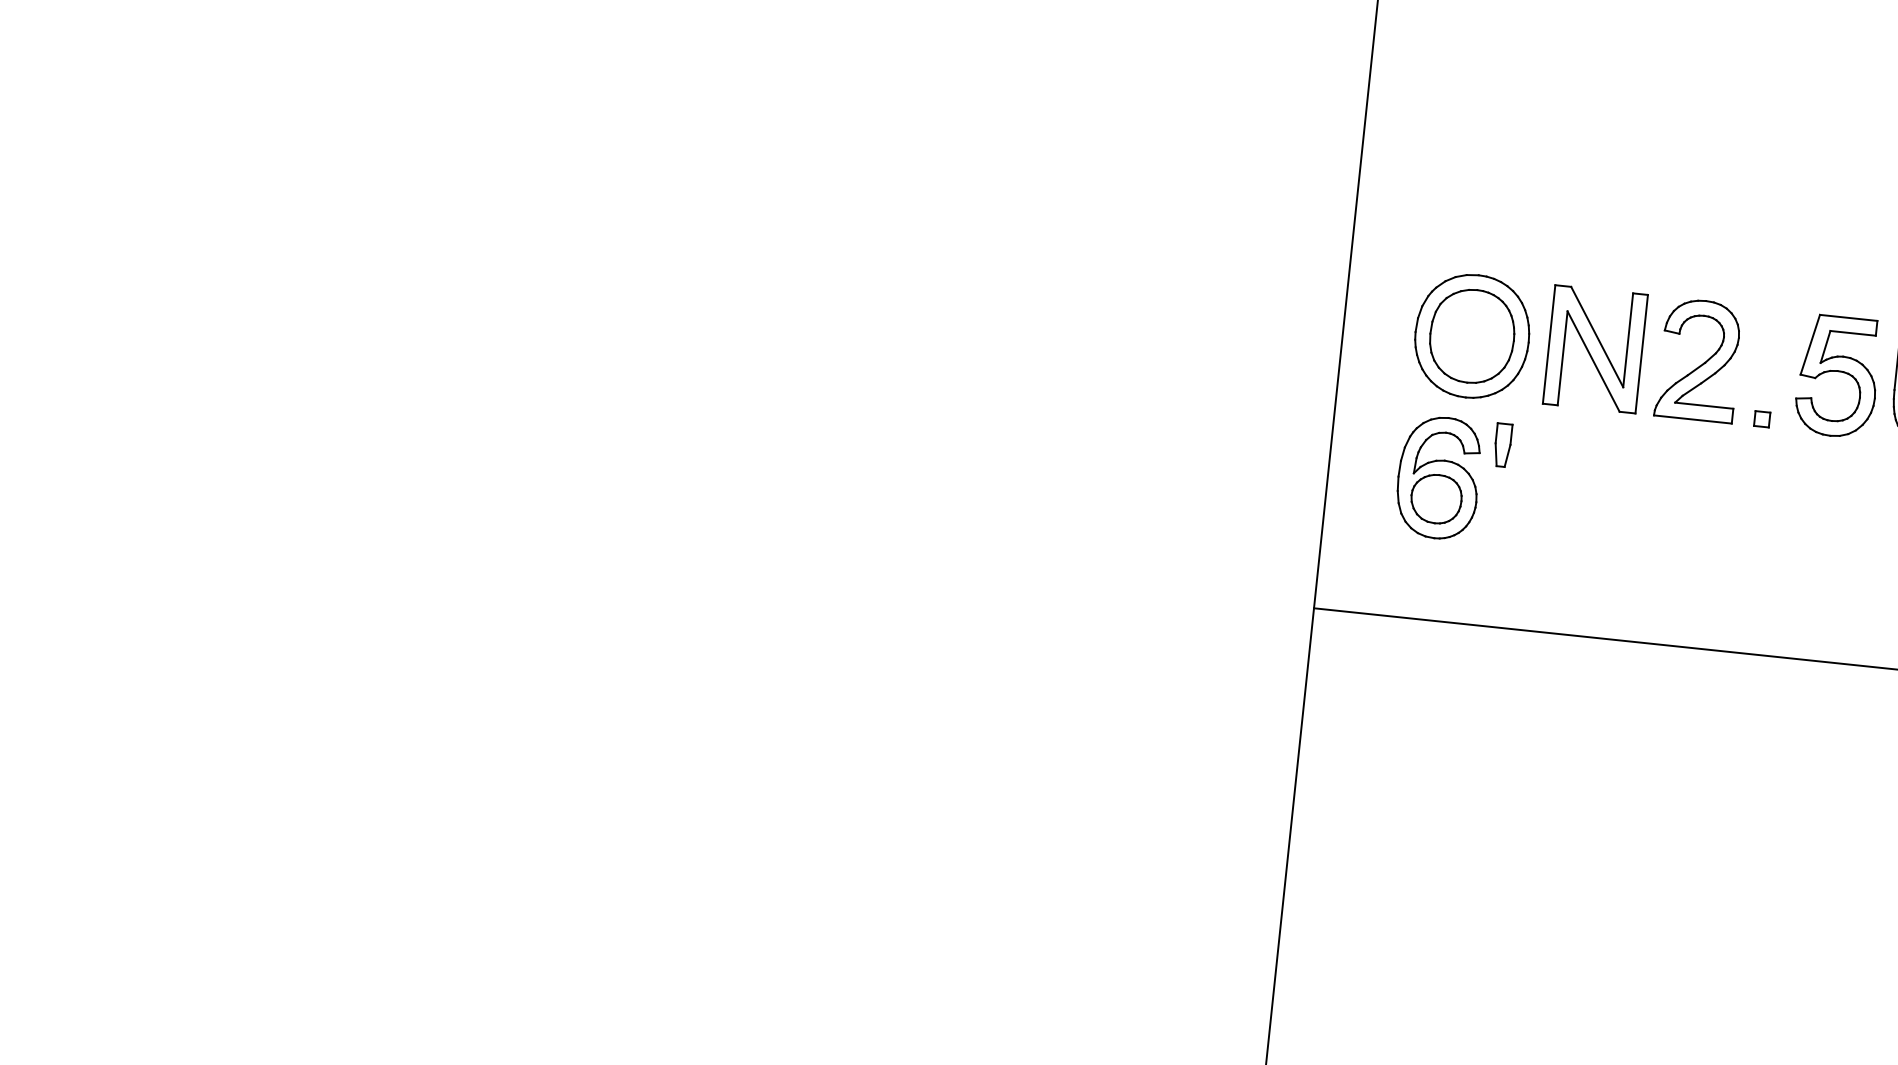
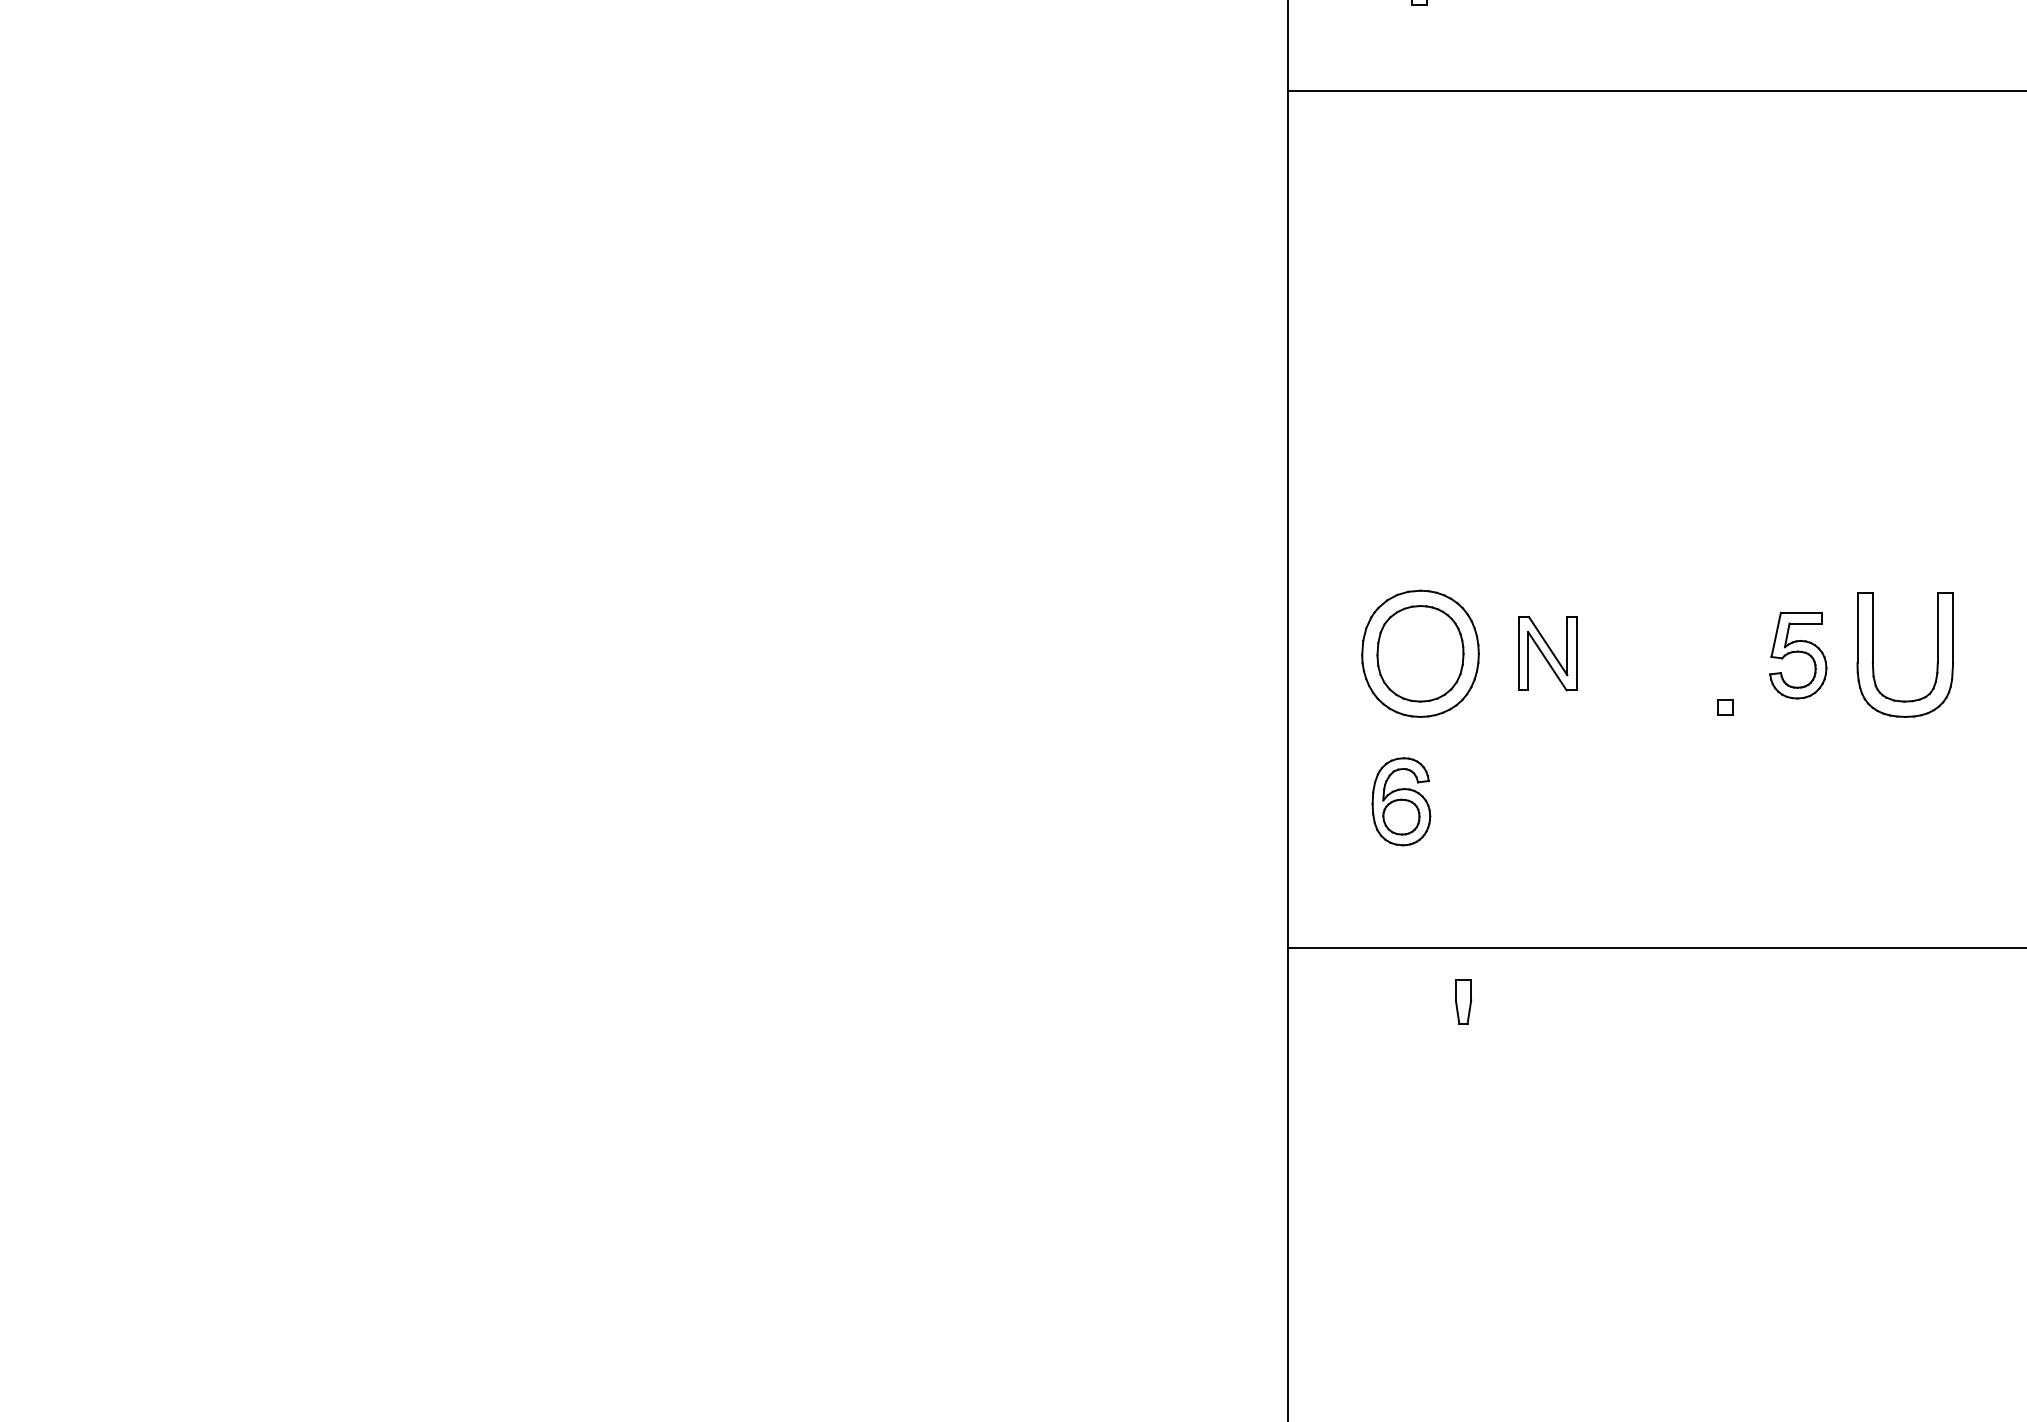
part: (1595, 348) -> (1547, 653), size x0.6
part: (1698, 359) -> (1654, 653), removed
part: (1838, 376) -> (1798, 655), size x0.7
part: (1502, 445) -> (1463, 1001), moved
part: (1438, 477) -> (1401, 801), size x0.7

